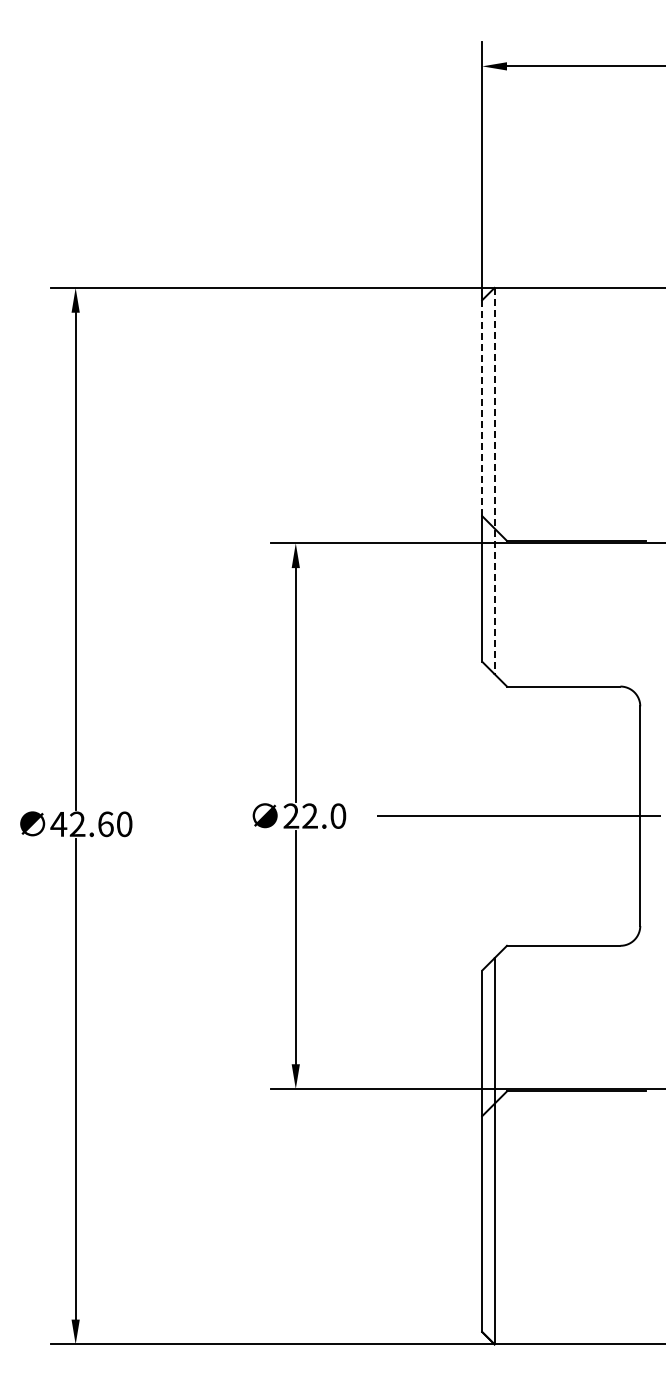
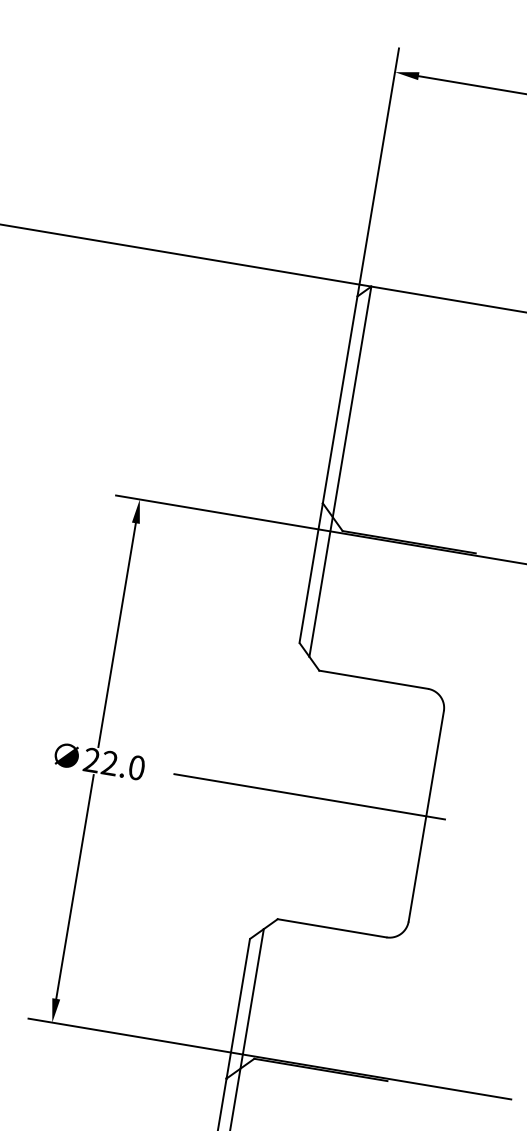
line: (482, 408) -> (340, 400), dashed -> solid
line: (494, 481) -> (340, 472), dashed -> solid

